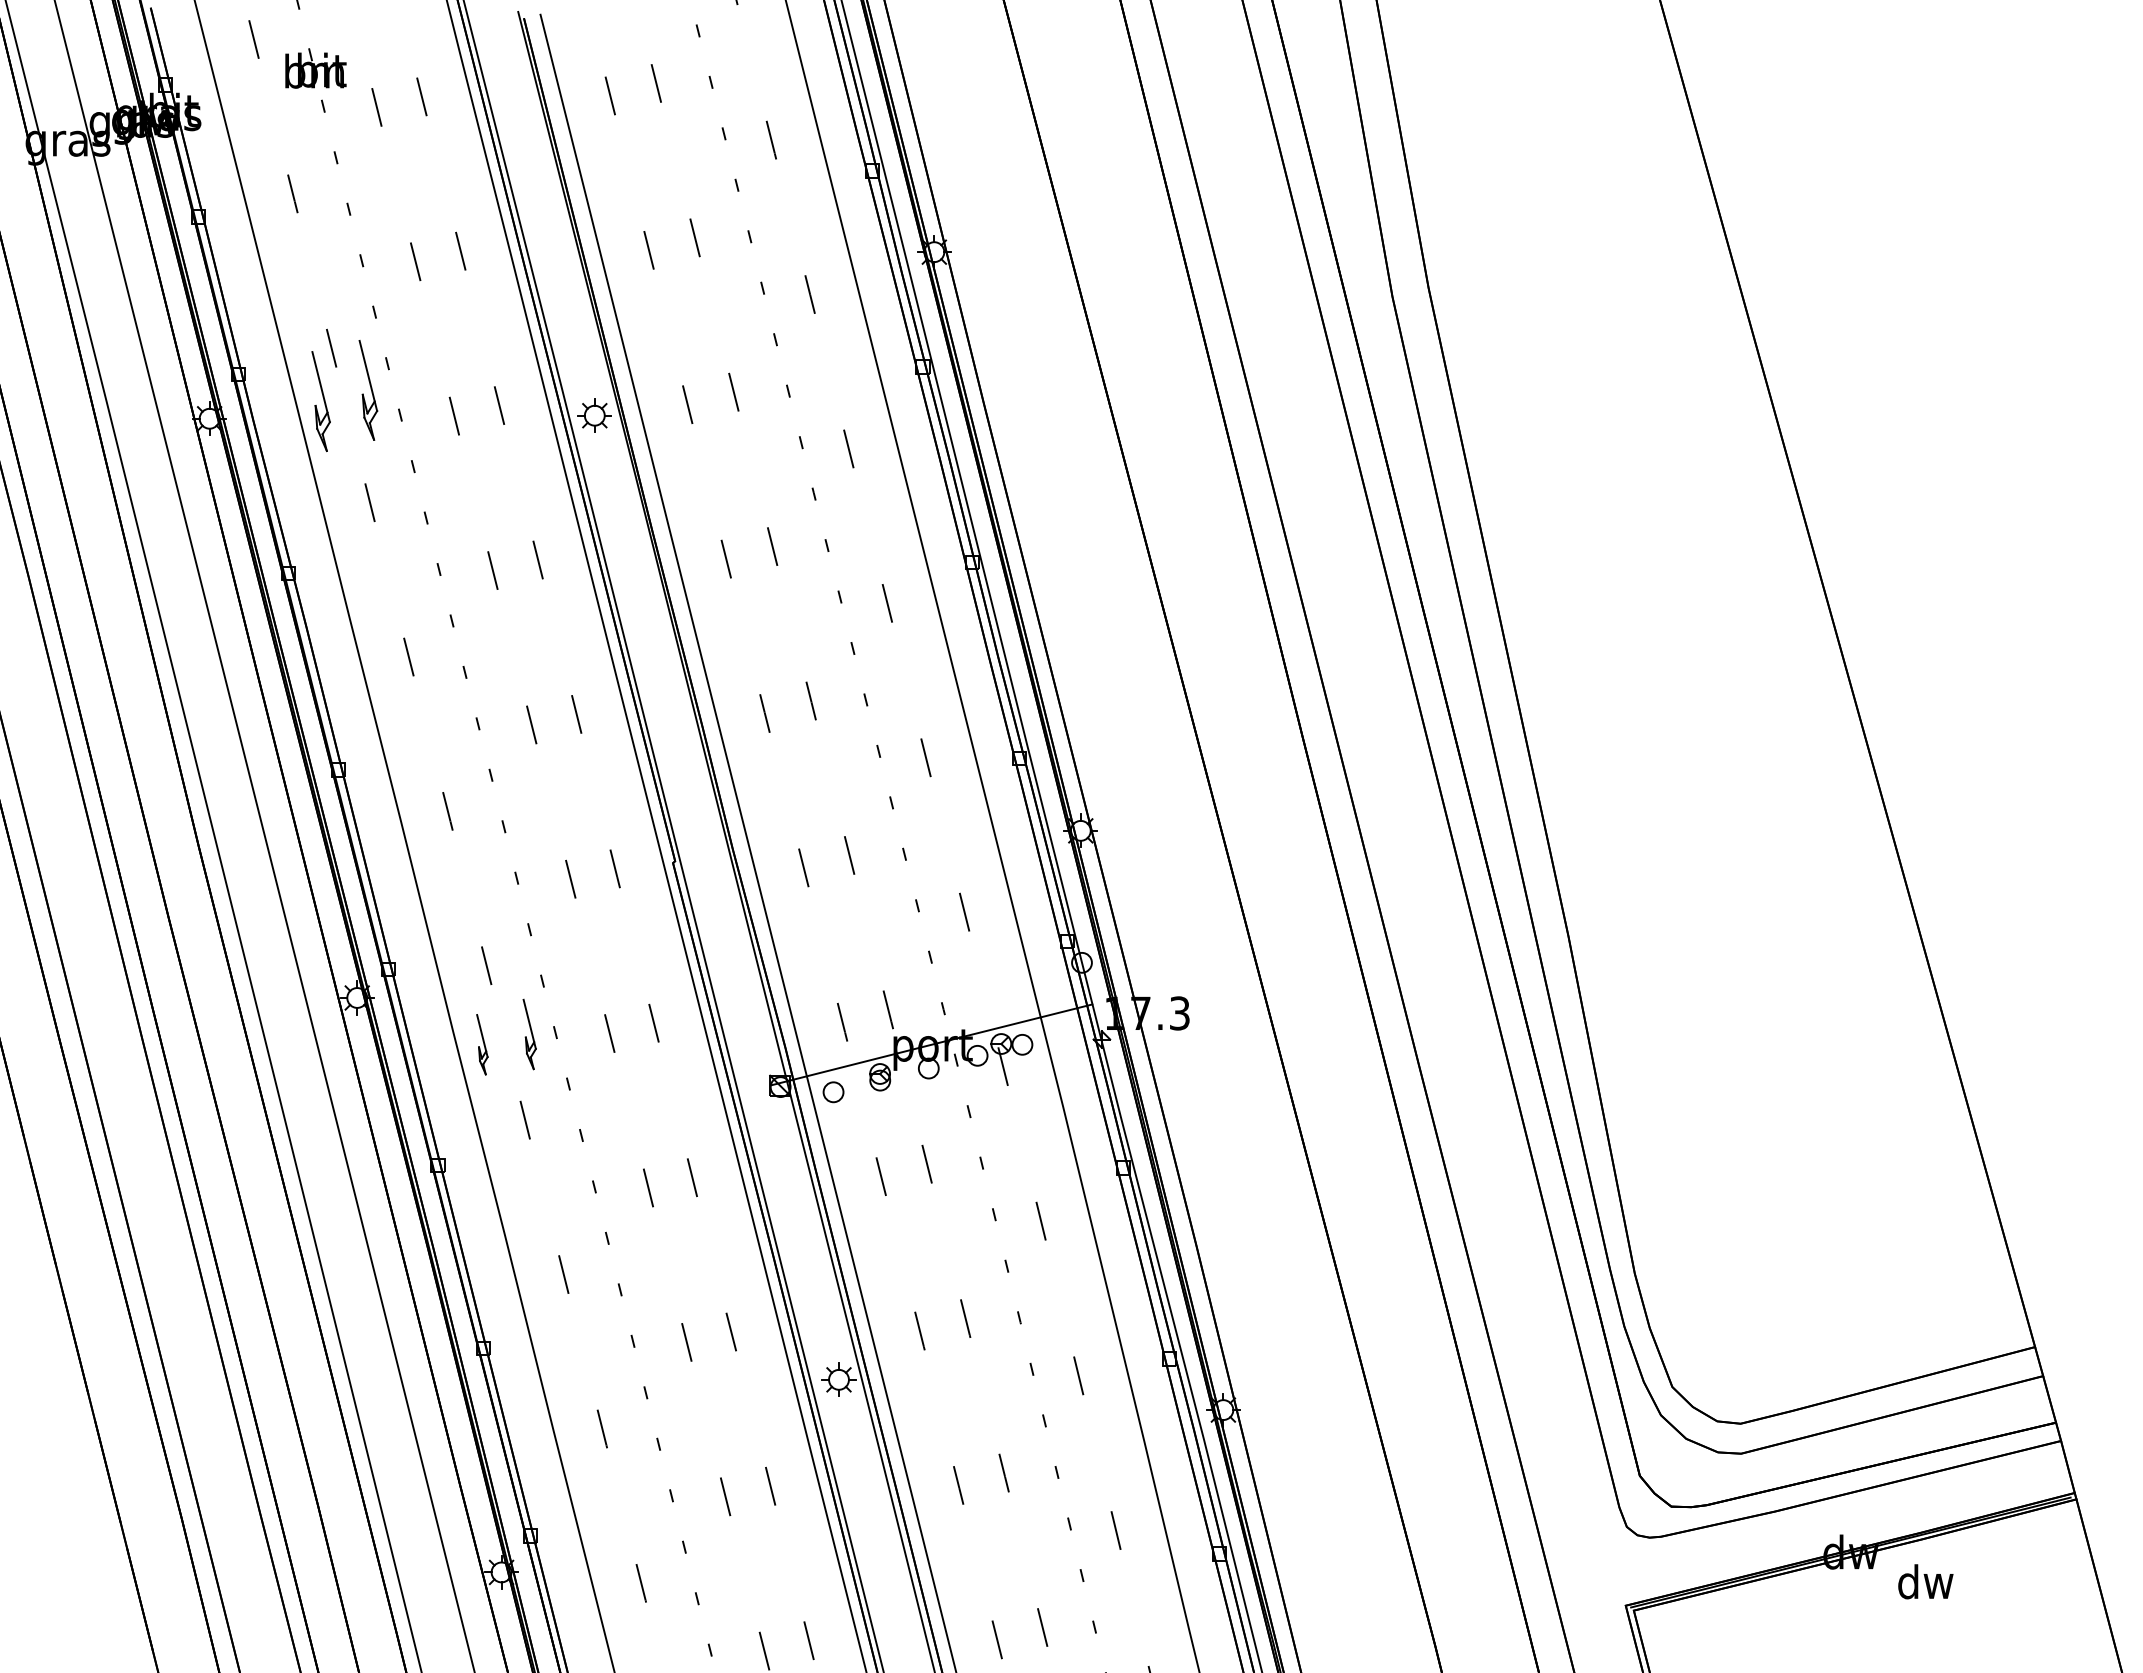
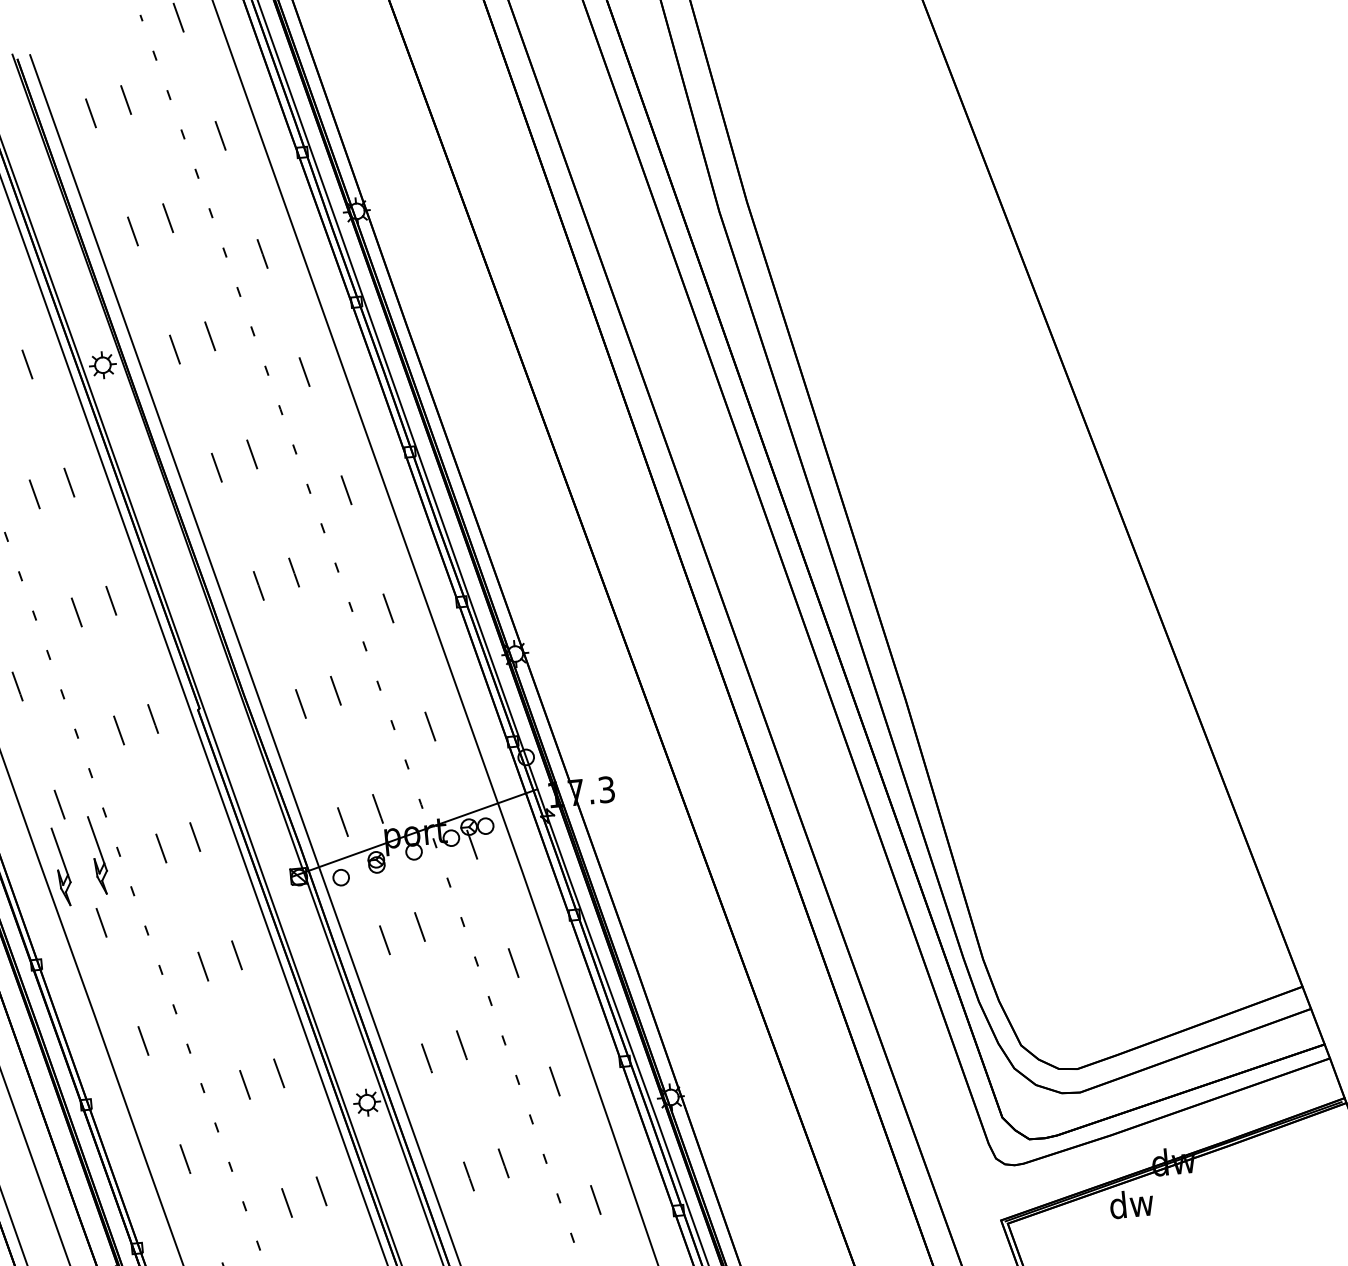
part: (529, 1034) -> (98, 855), size x1.43
part: (482, 1044) -> (62, 866), size x1.67
text: (1925, 1581) -> (1131, 1203), moved

